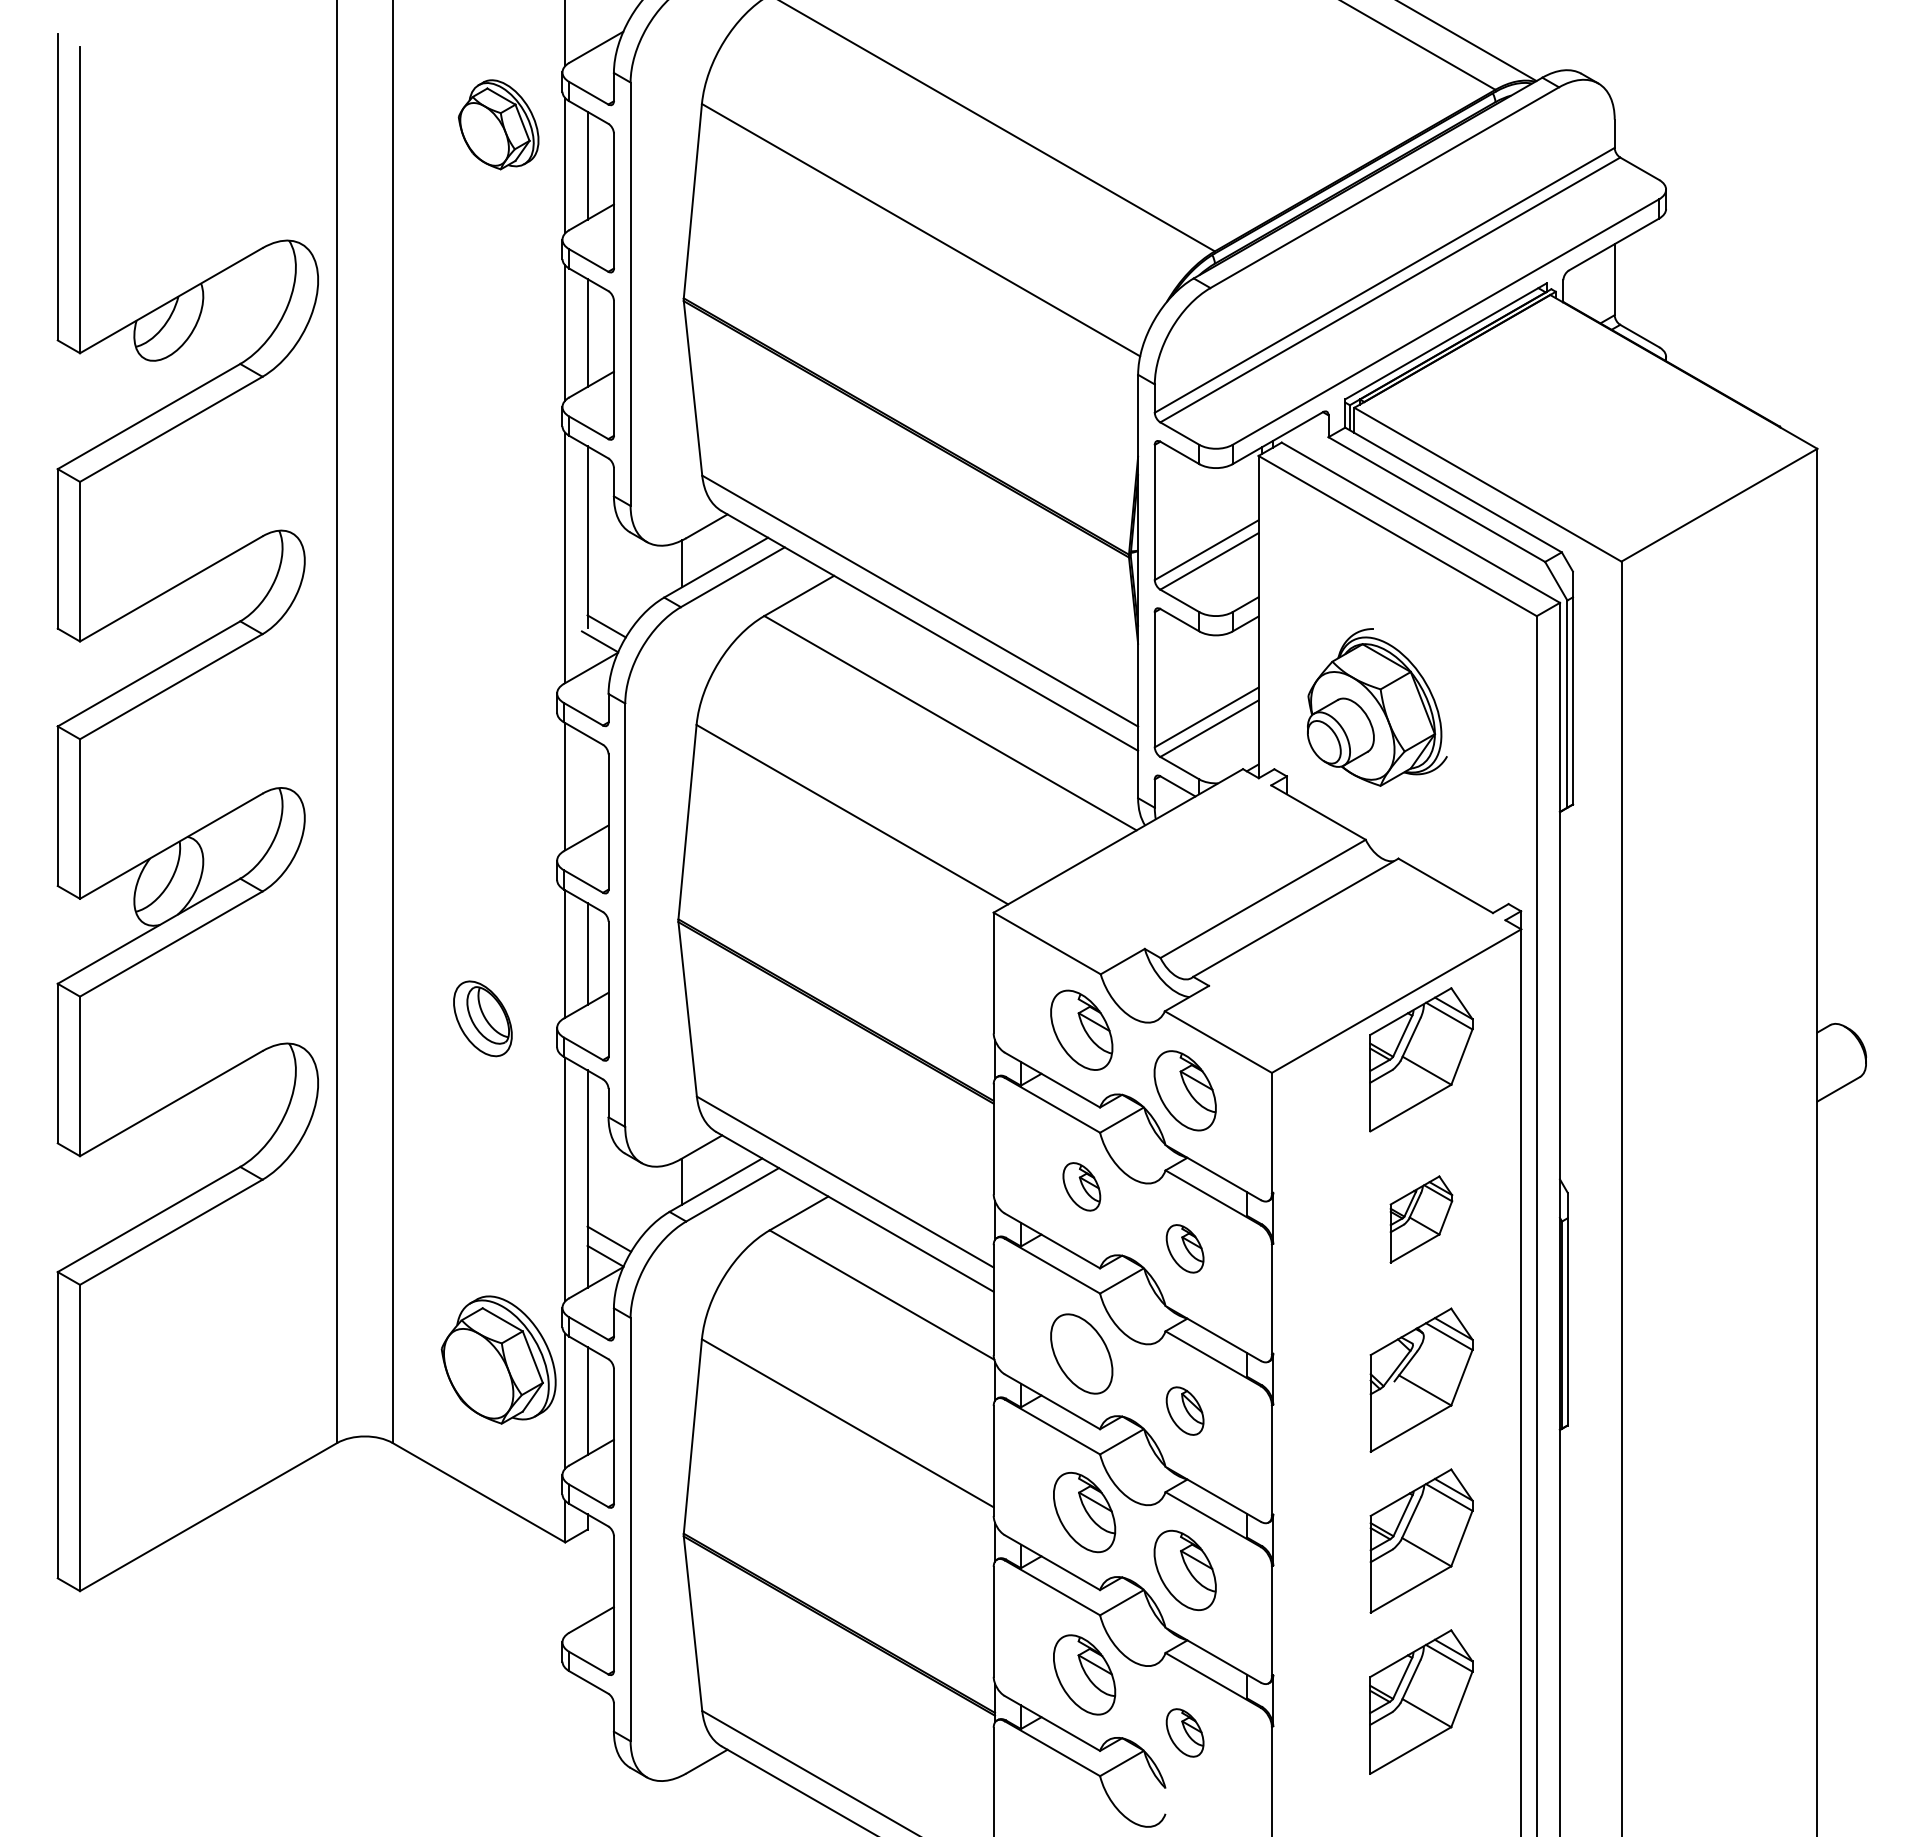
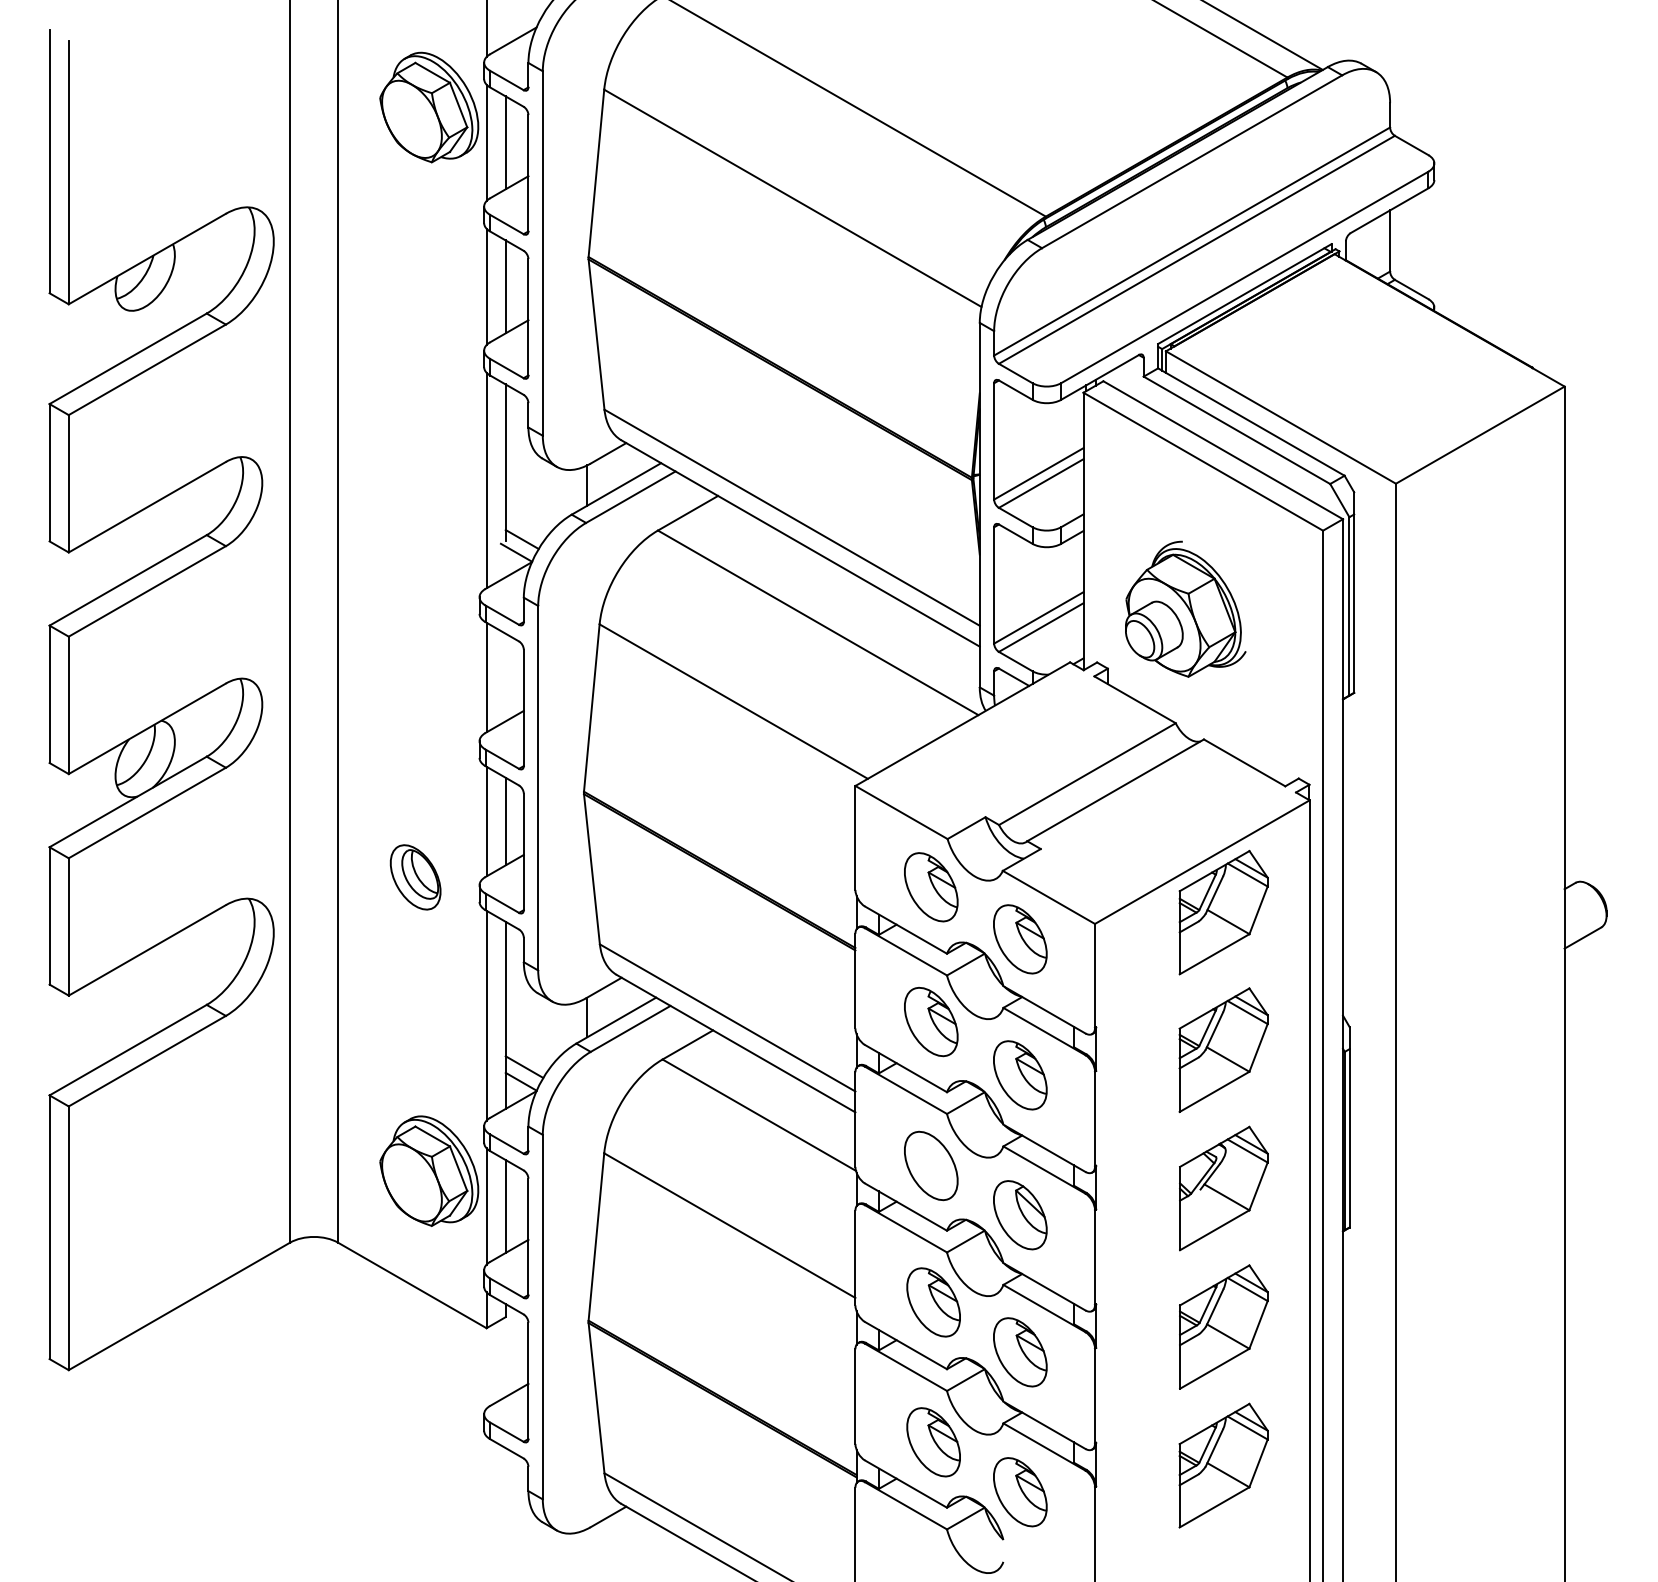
part: (498, 124) -> (429, 107), size x1.43
part: (1081, 1186) -> (931, 1021), size x1.67
part: (1421, 1219) -> (1223, 1050), size x1.67
part: (1184, 1248) -> (1019, 1075), size x1.67
part: (1184, 1410) -> (1019, 1214), size x1.67
part: (1184, 1732) -> (1019, 1491), size x1.67

